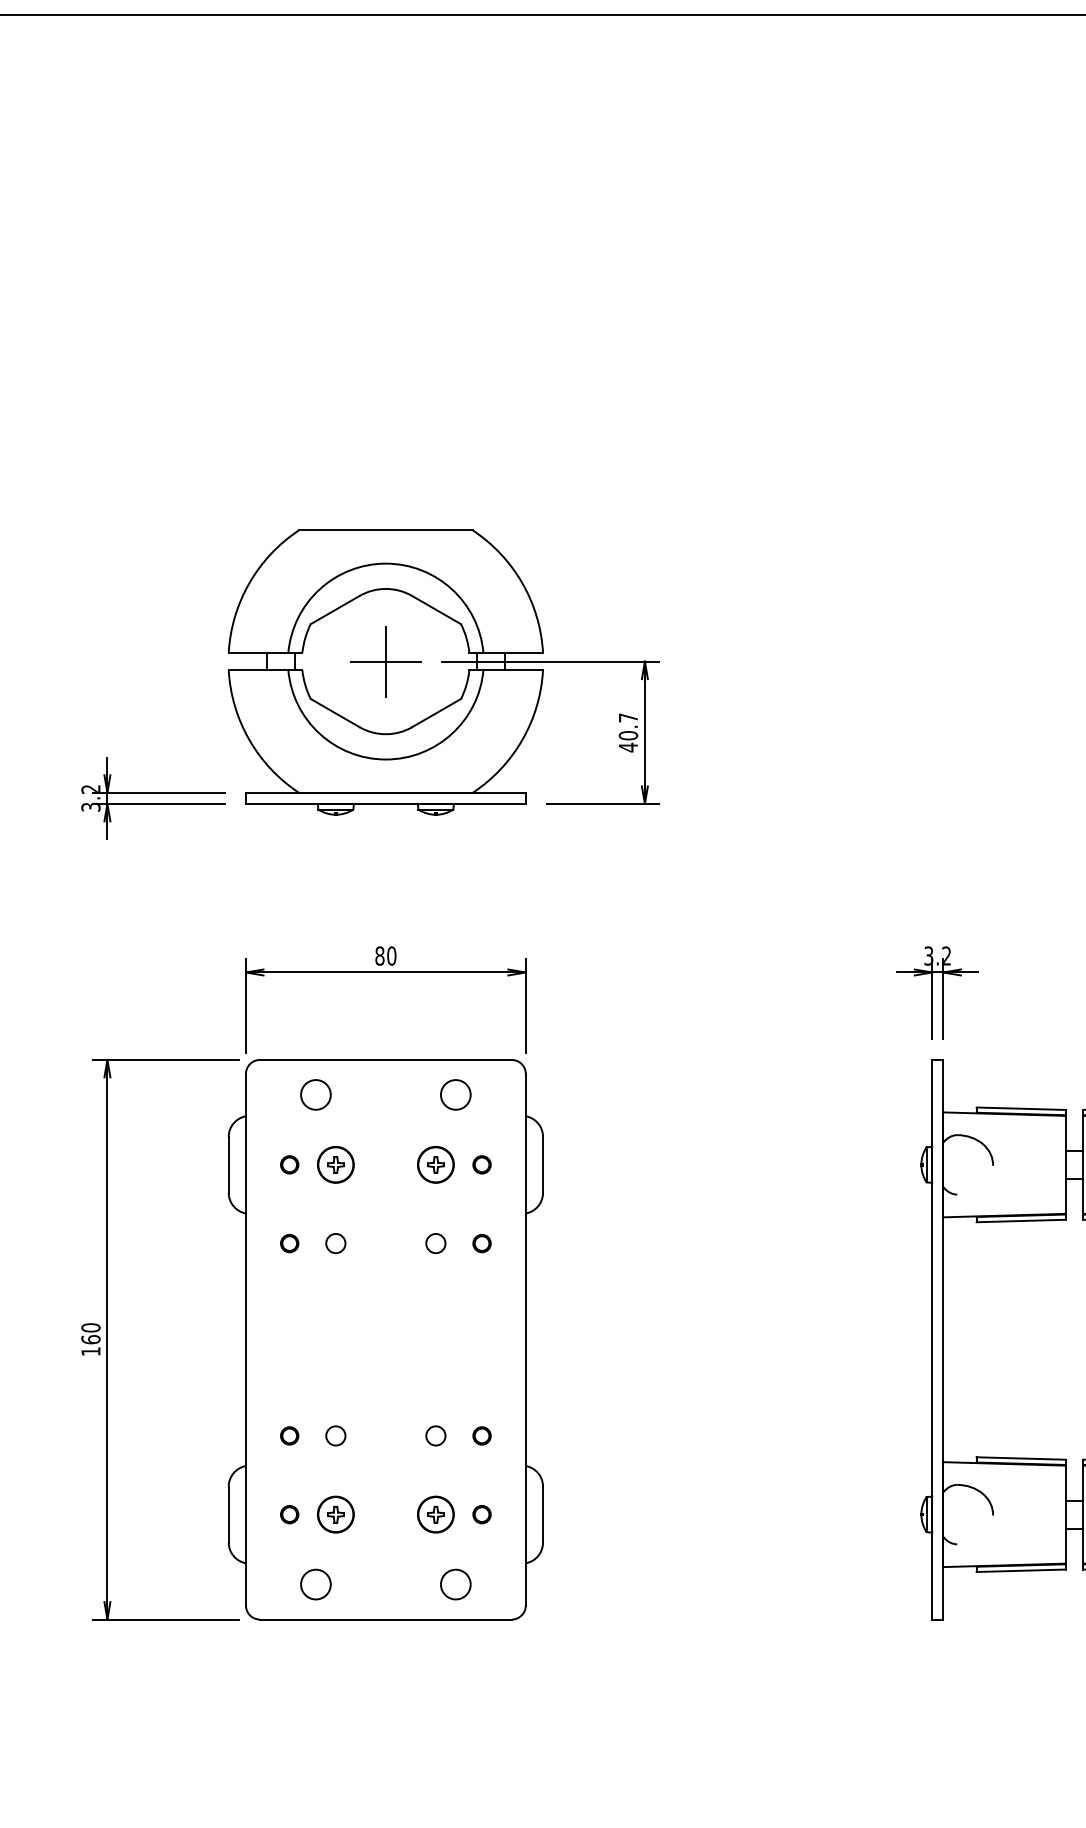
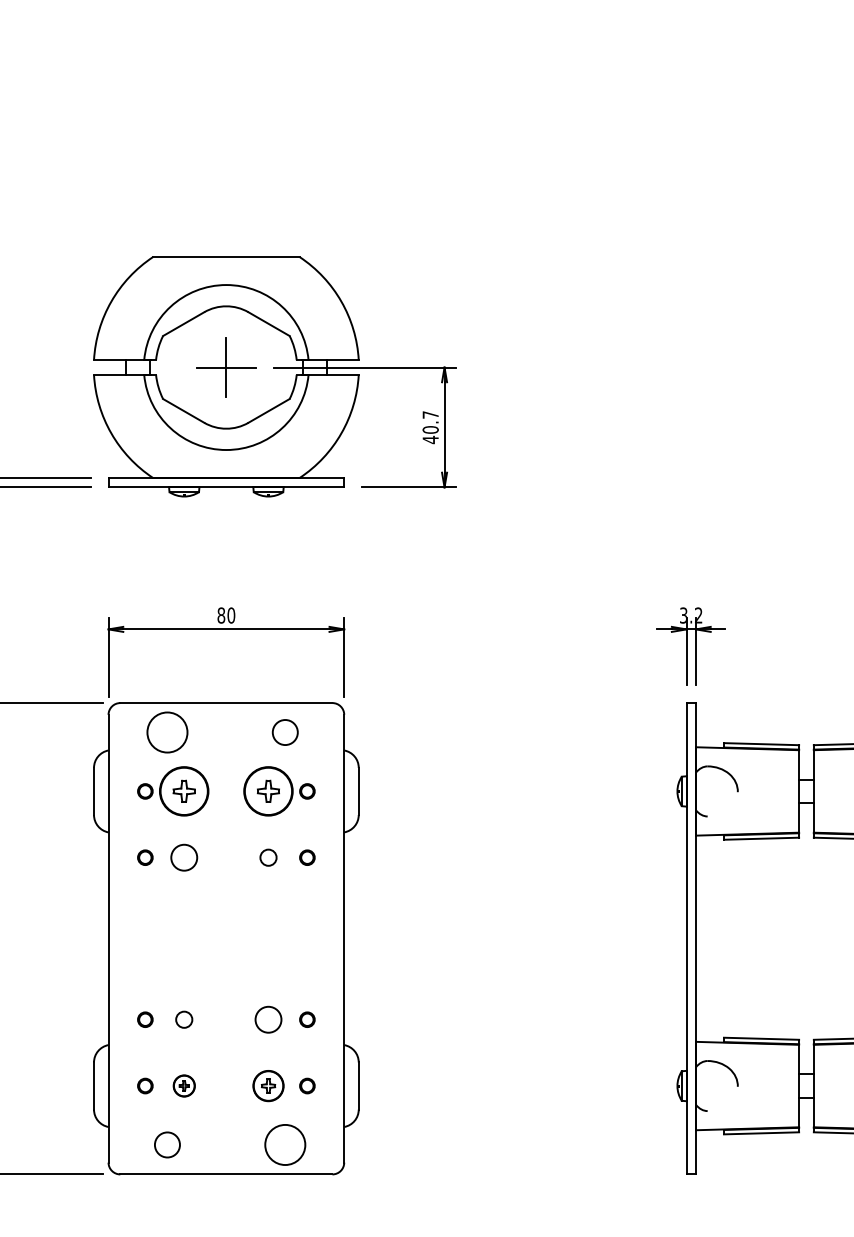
circle: (315, 1094) -> (167, 732), size x1.6
part: (335, 1164) -> (183, 791), size x1.6
part: (435, 1164) -> (268, 791), size x1.6
circle: (335, 1243) -> (183, 857), size x1.6
circle: (435, 1435) -> (268, 1019), size x1.6
part: (335, 1514) -> (183, 1085), size x0.7
circle: (455, 1584) -> (285, 1144), size x1.6

